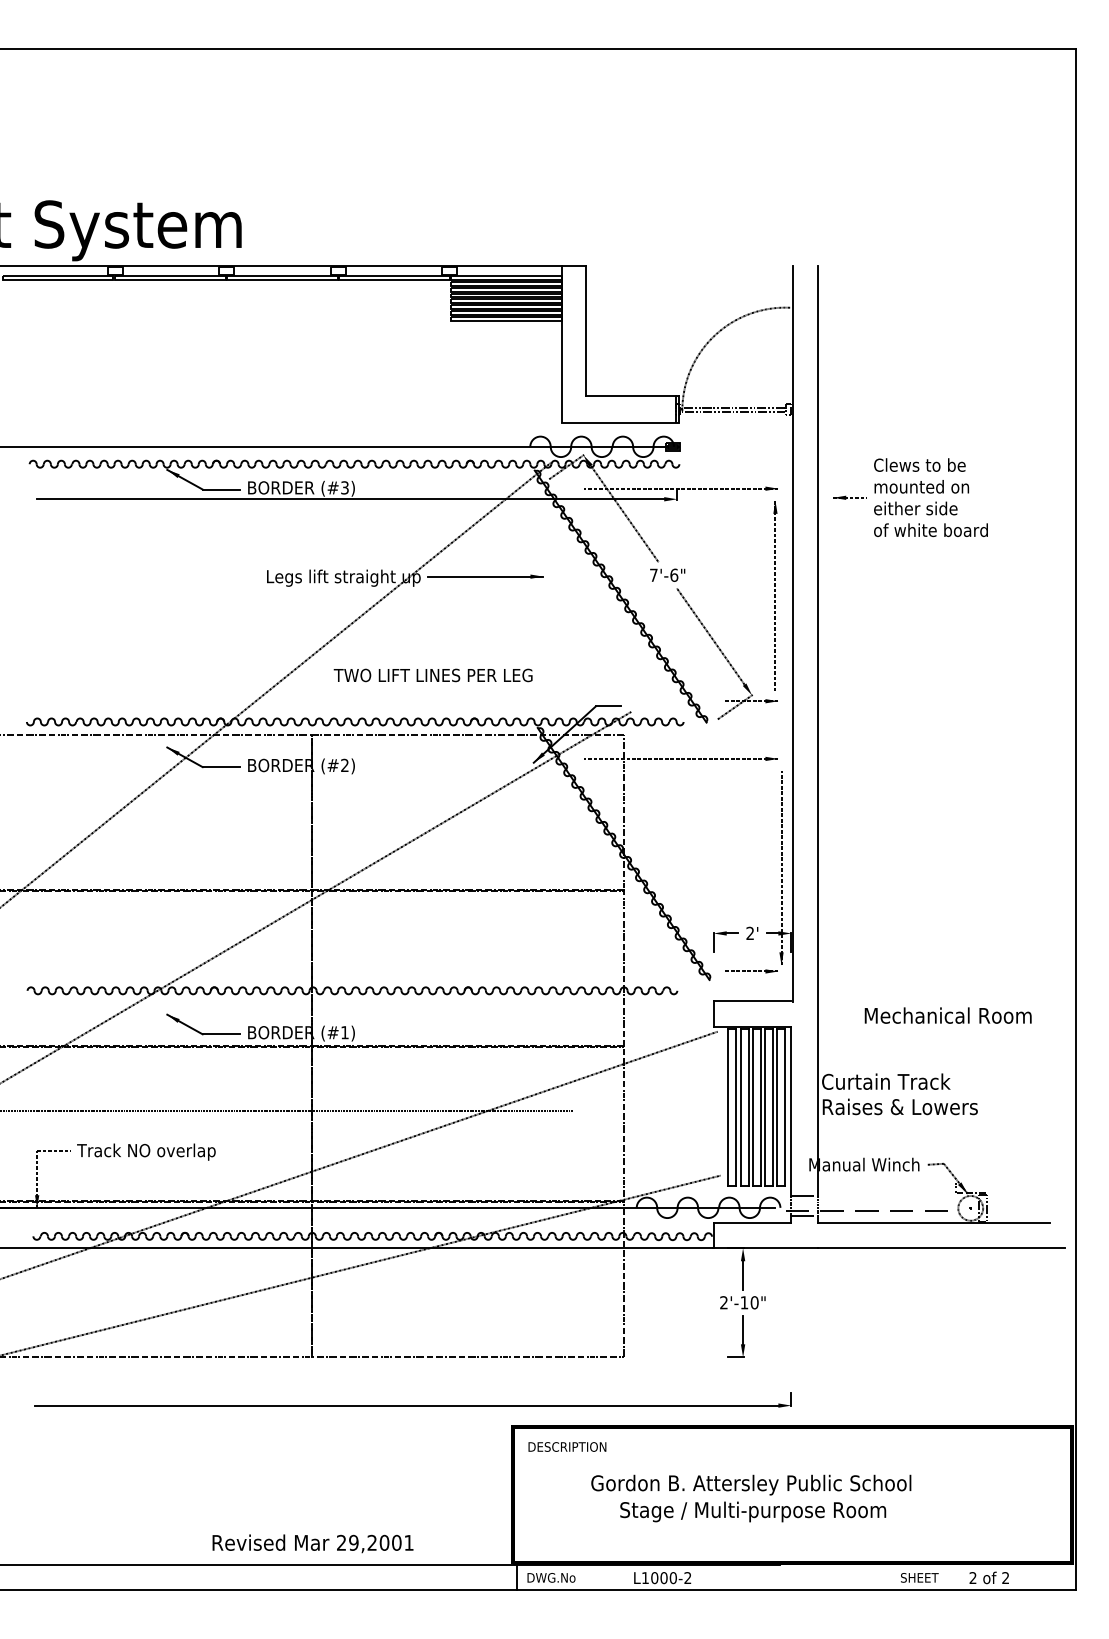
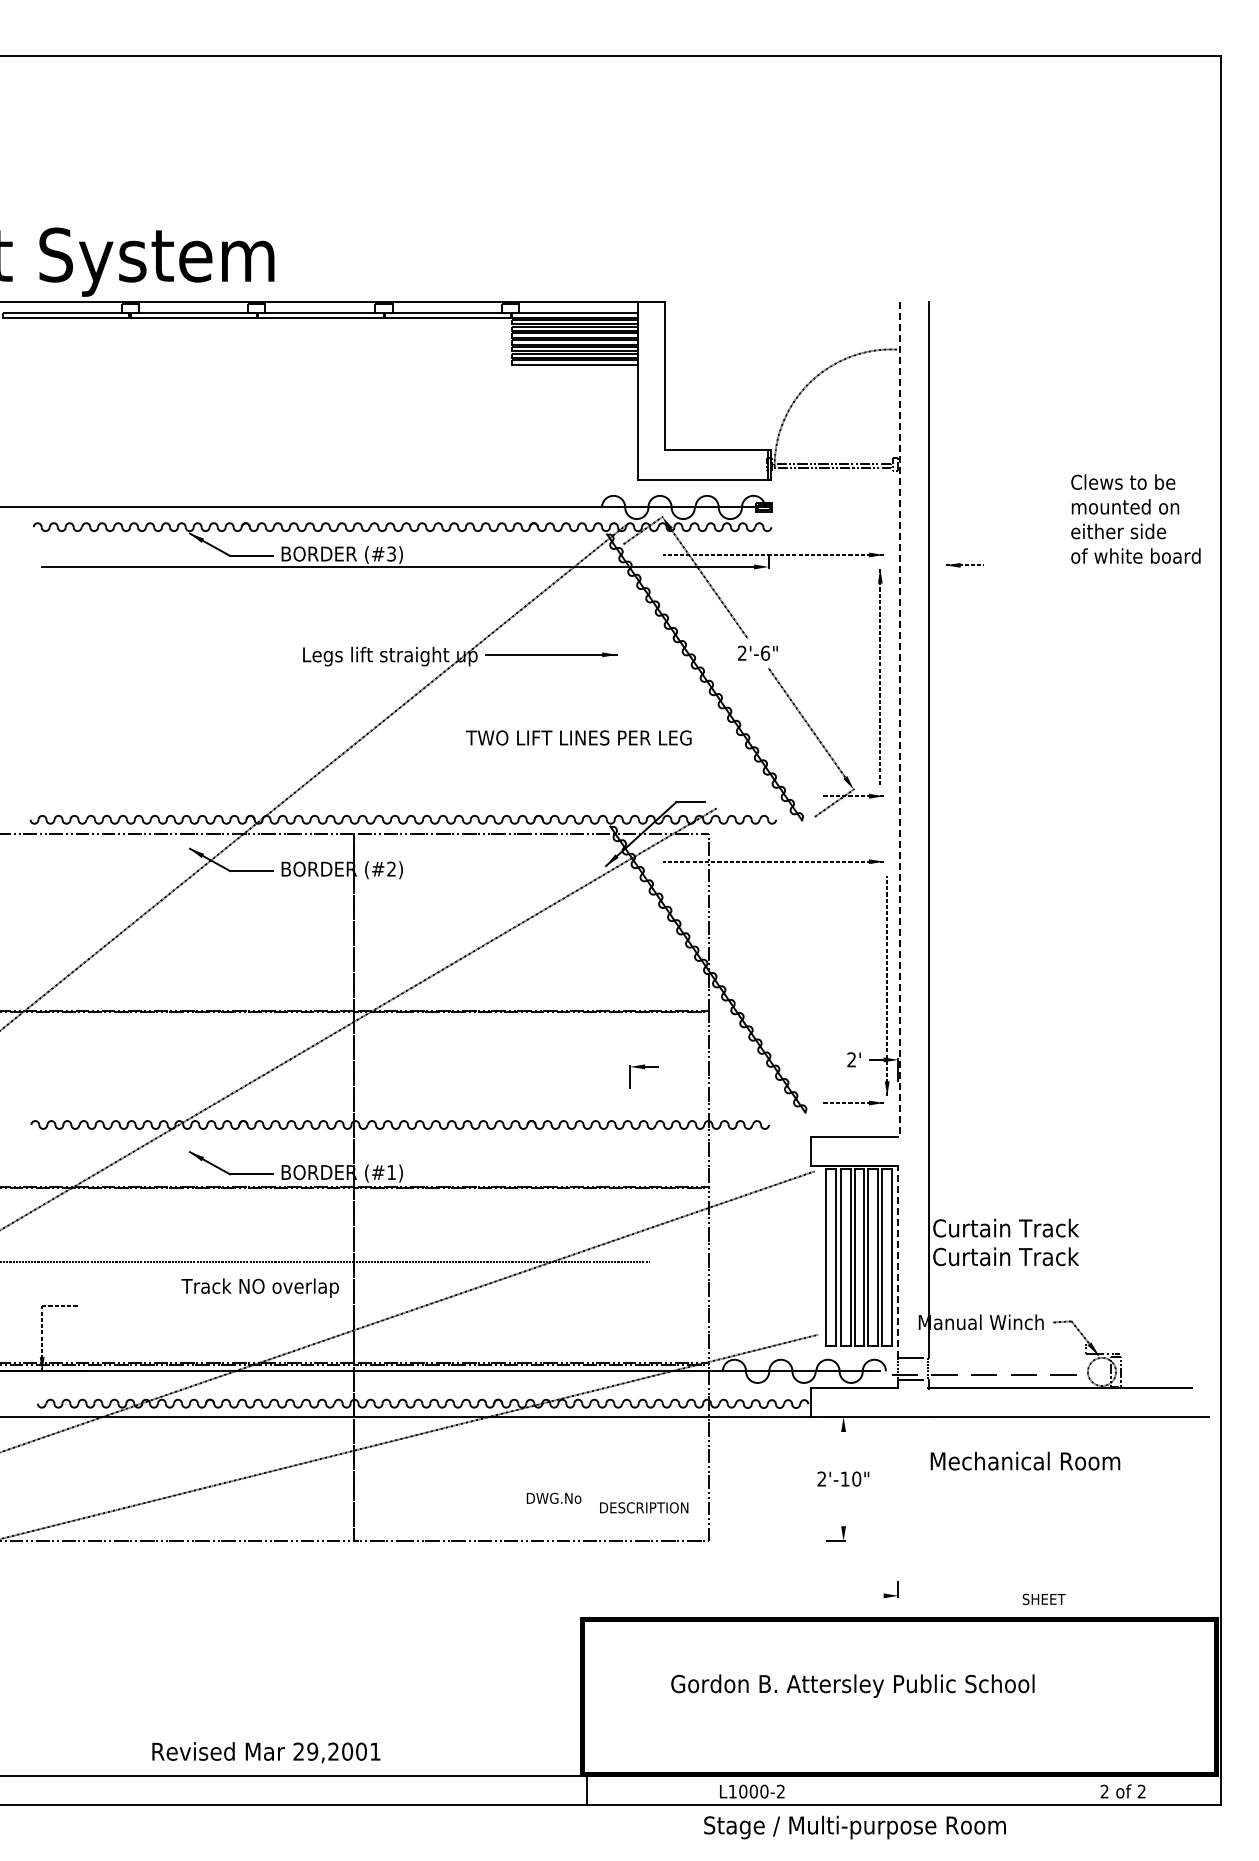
text: (930, 497) -> (1135, 518), moved
text: (653, 574) -> (741, 652), 7'-6" -> 2'-6"
line: (793, 633) -> (900, 719), solid -> dashed
text: (432, 675) -> (578, 737), moved
part: (726, 935) -> (644, 1069), moved
text: (948, 1015) -> (1025, 1460), moved
text: (899, 1106) -> (1021, 1256), Raises & Lowers -> Curtain Track
line: (790, 1111) -> (897, 1262), solid -> dashed
text: (145, 1151) -> (259, 1287), moved
line: (743, 1274) -> (843, 1447), removed
line: (743, 1329) -> (843, 1509), removed
line: (406, 1405) -> (461, 1595), removed
text: (567, 1446) -> (644, 1507), moved
text: (752, 1511) -> (854, 1827), moved
text: (313, 1543) -> (266, 1752), moved
text: (550, 1577) -> (553, 1497), moved
text: (919, 1577) -> (1043, 1598), moved

